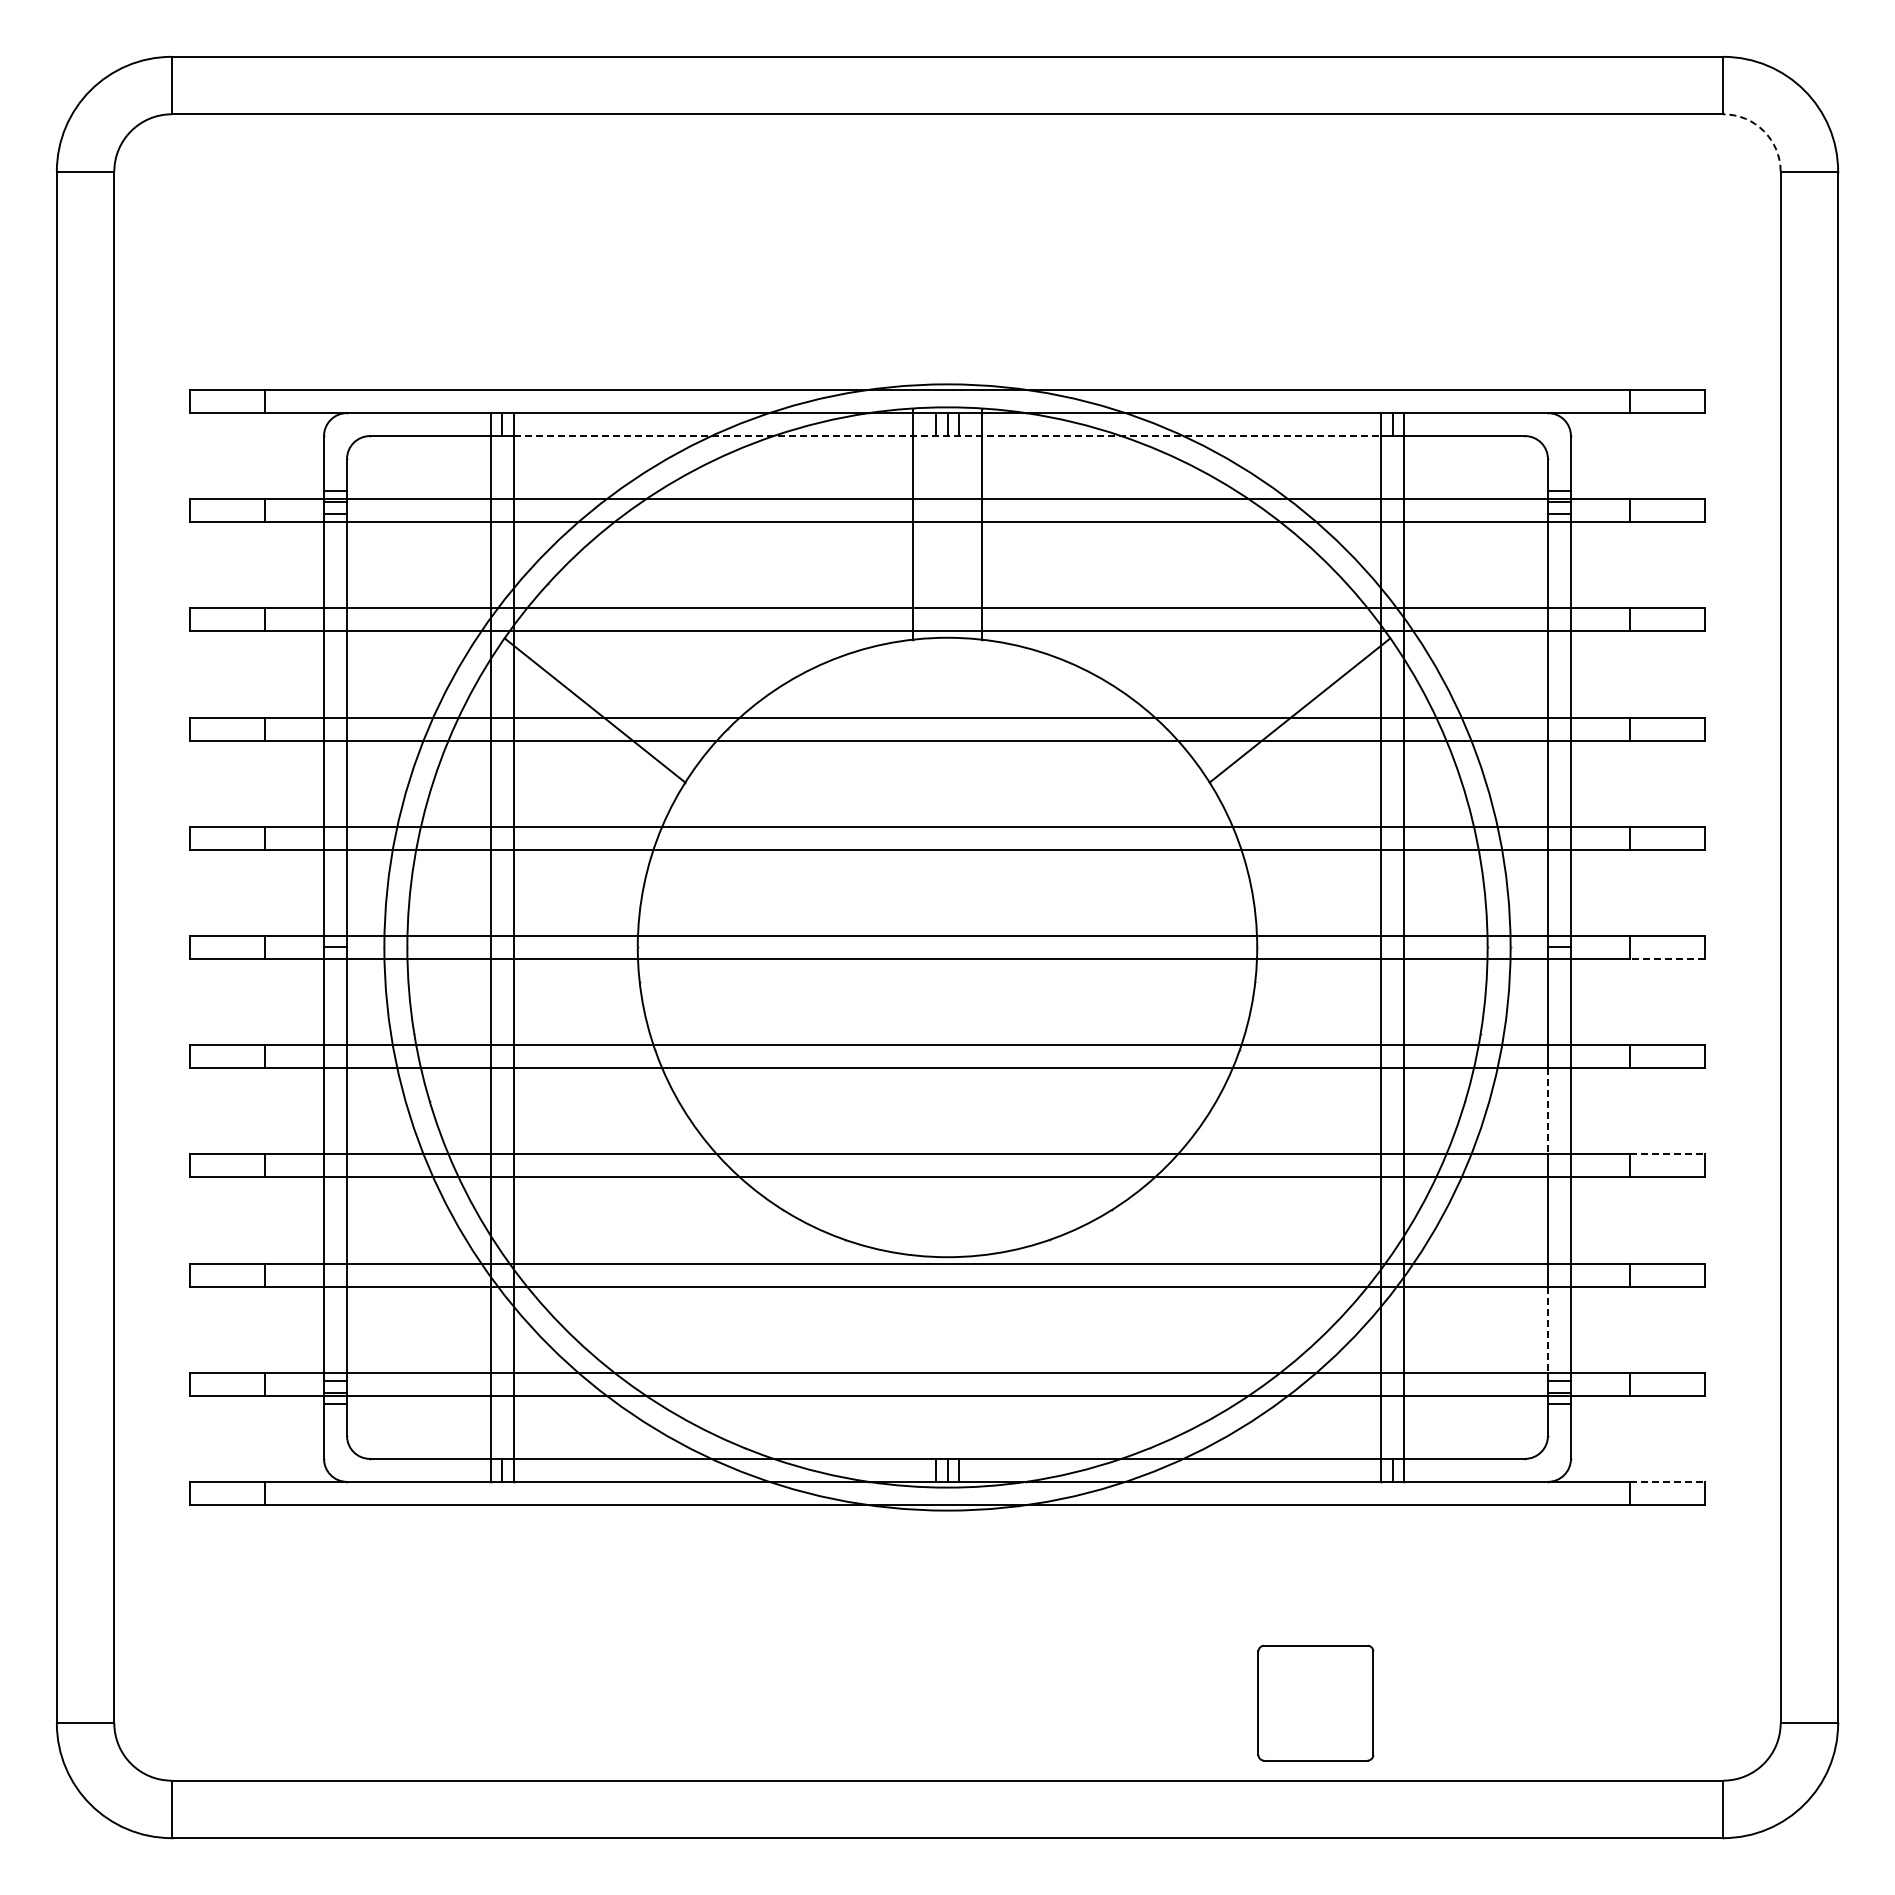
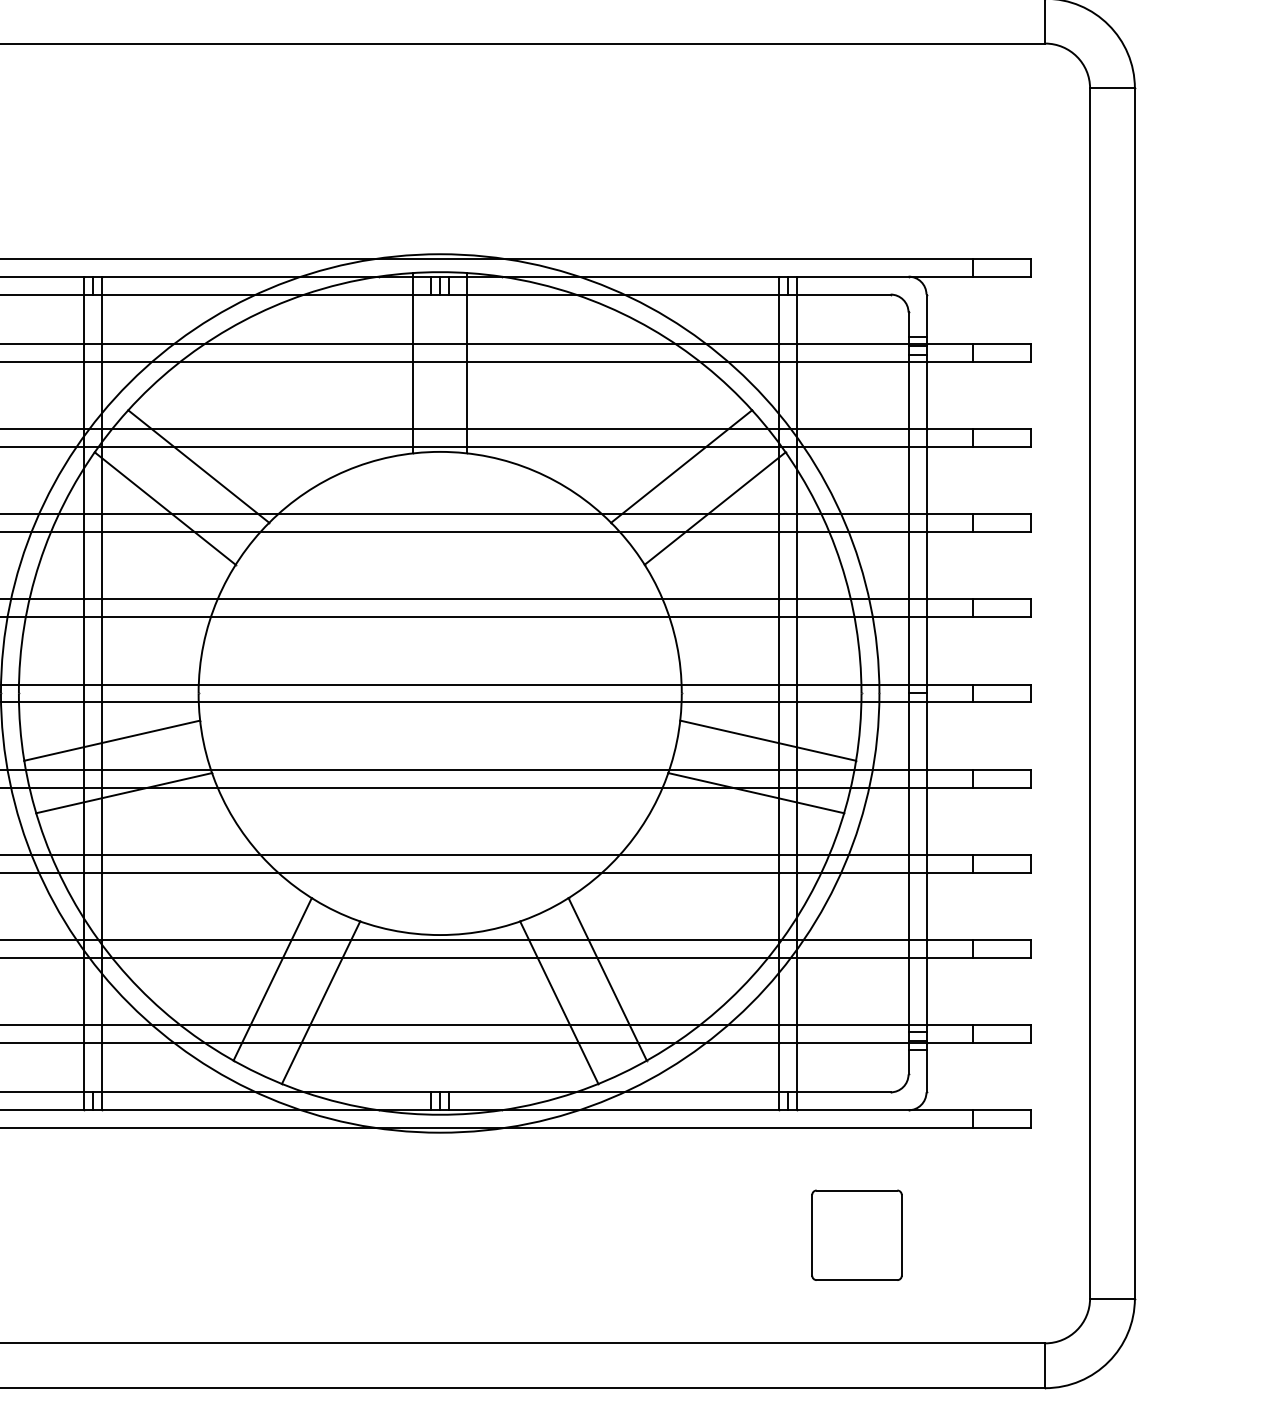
arc: (1763, 131) -> (1076, 56), dashed -> solid
line: (947, 436) -> (440, 294), dashed -> solid
line: (637, 656) -> (198, 466), added
line: (1256, 656) -> (681, 466), added
line: (1666, 958) -> (1001, 702), dashed -> solid
line: (526, 1007) -> (111, 740), added
line: (1367, 1007) -> (767, 740), added
line: (542, 1075) -> (124, 793), added
line: (1352, 1075) -> (756, 793), added
line: (1547, 1111) -> (908, 821), dashed -> solid
line: (1667, 1154) -> (1001, 854), dashed -> solid
line: (732, 1313) -> (272, 978), added
line: (1162, 1313) -> (607, 978), added
line: (1547, 1330) -> (908, 992), dashed -> solid
line: (794, 1343) -> (320, 1002), added
line: (1100, 1343) -> (559, 1002), added
line: (1667, 1481) -> (1001, 1109), dashed -> solid
part: (1315, 1702) -> (856, 1234), moved

